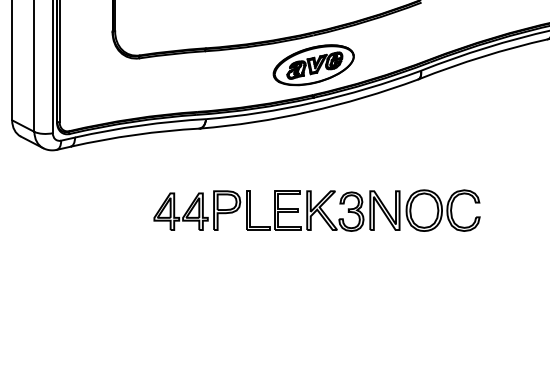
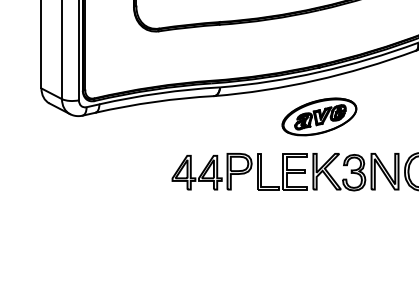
part: (313, 65) -> (319, 117), moved

